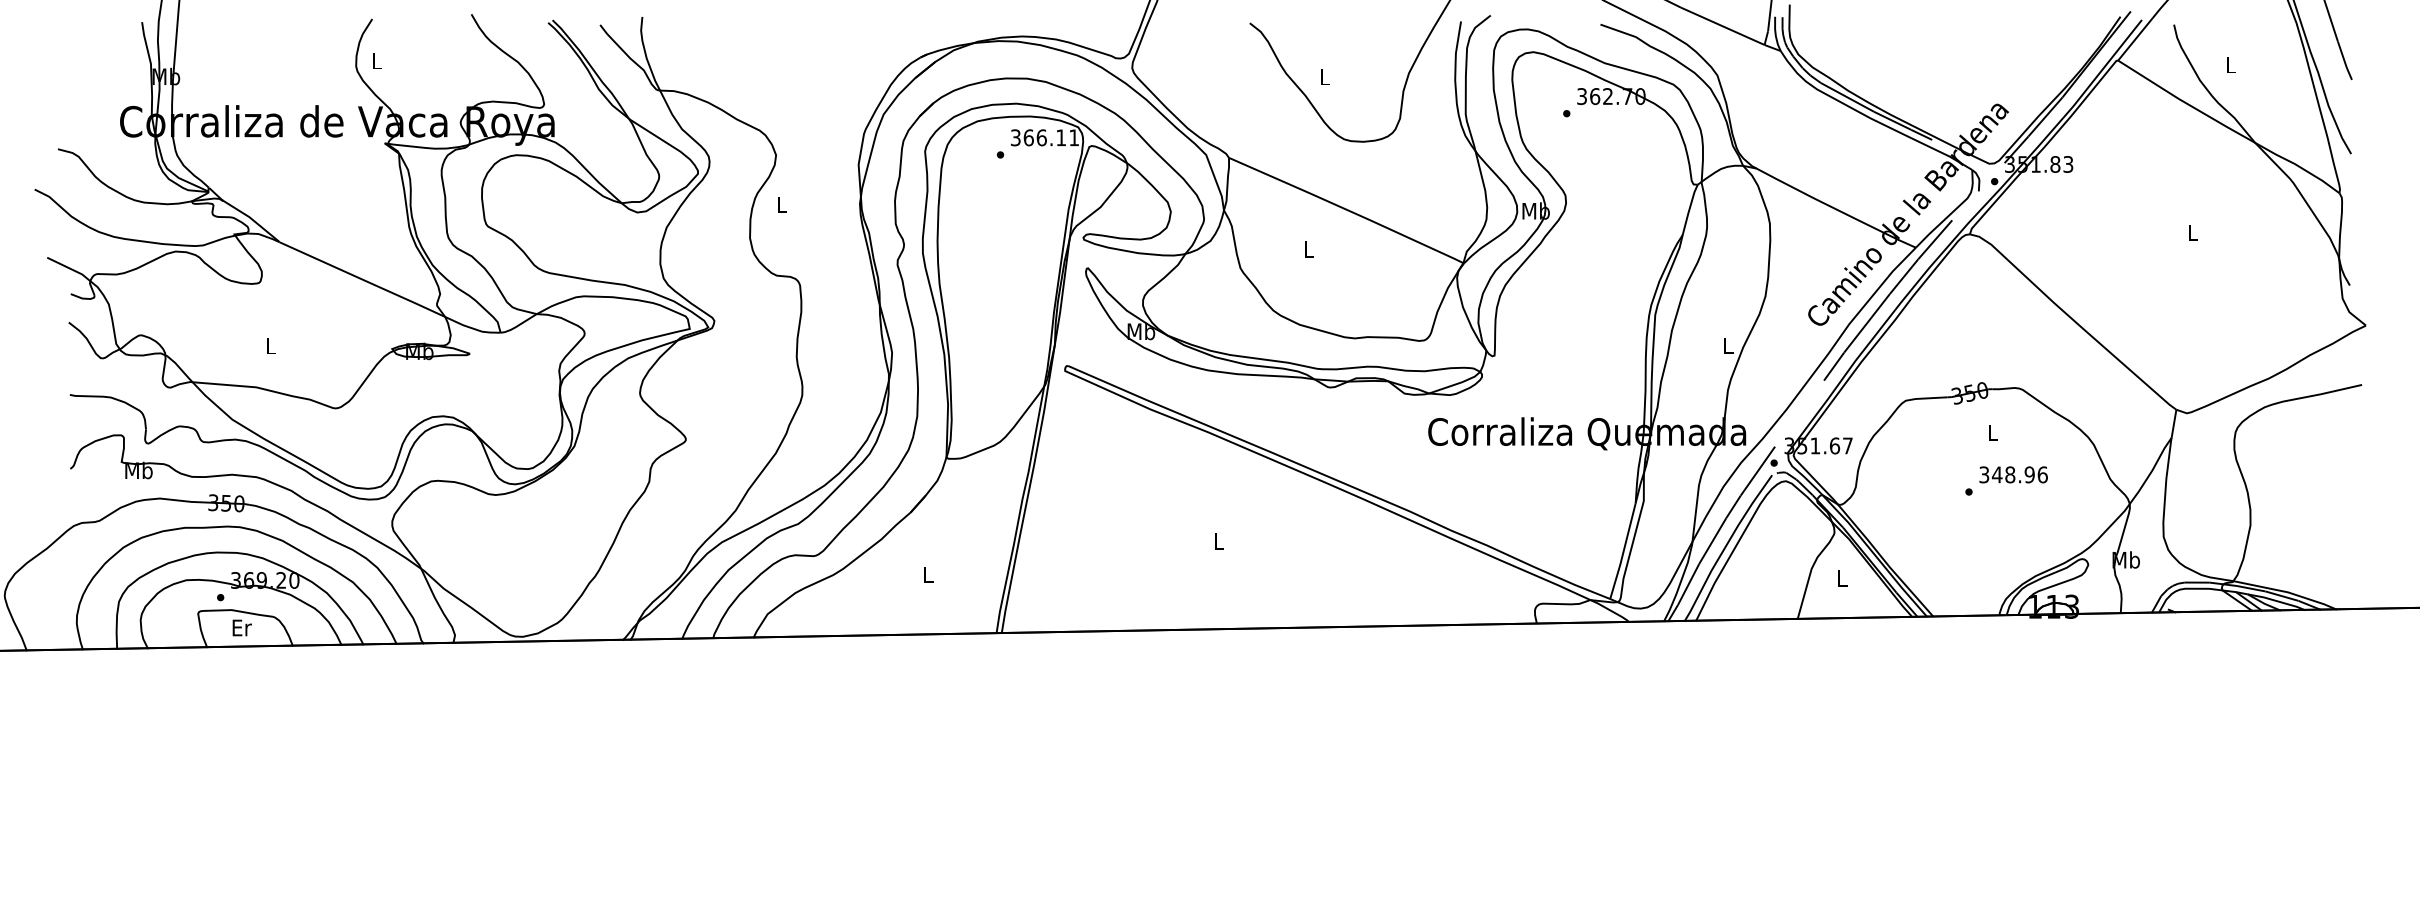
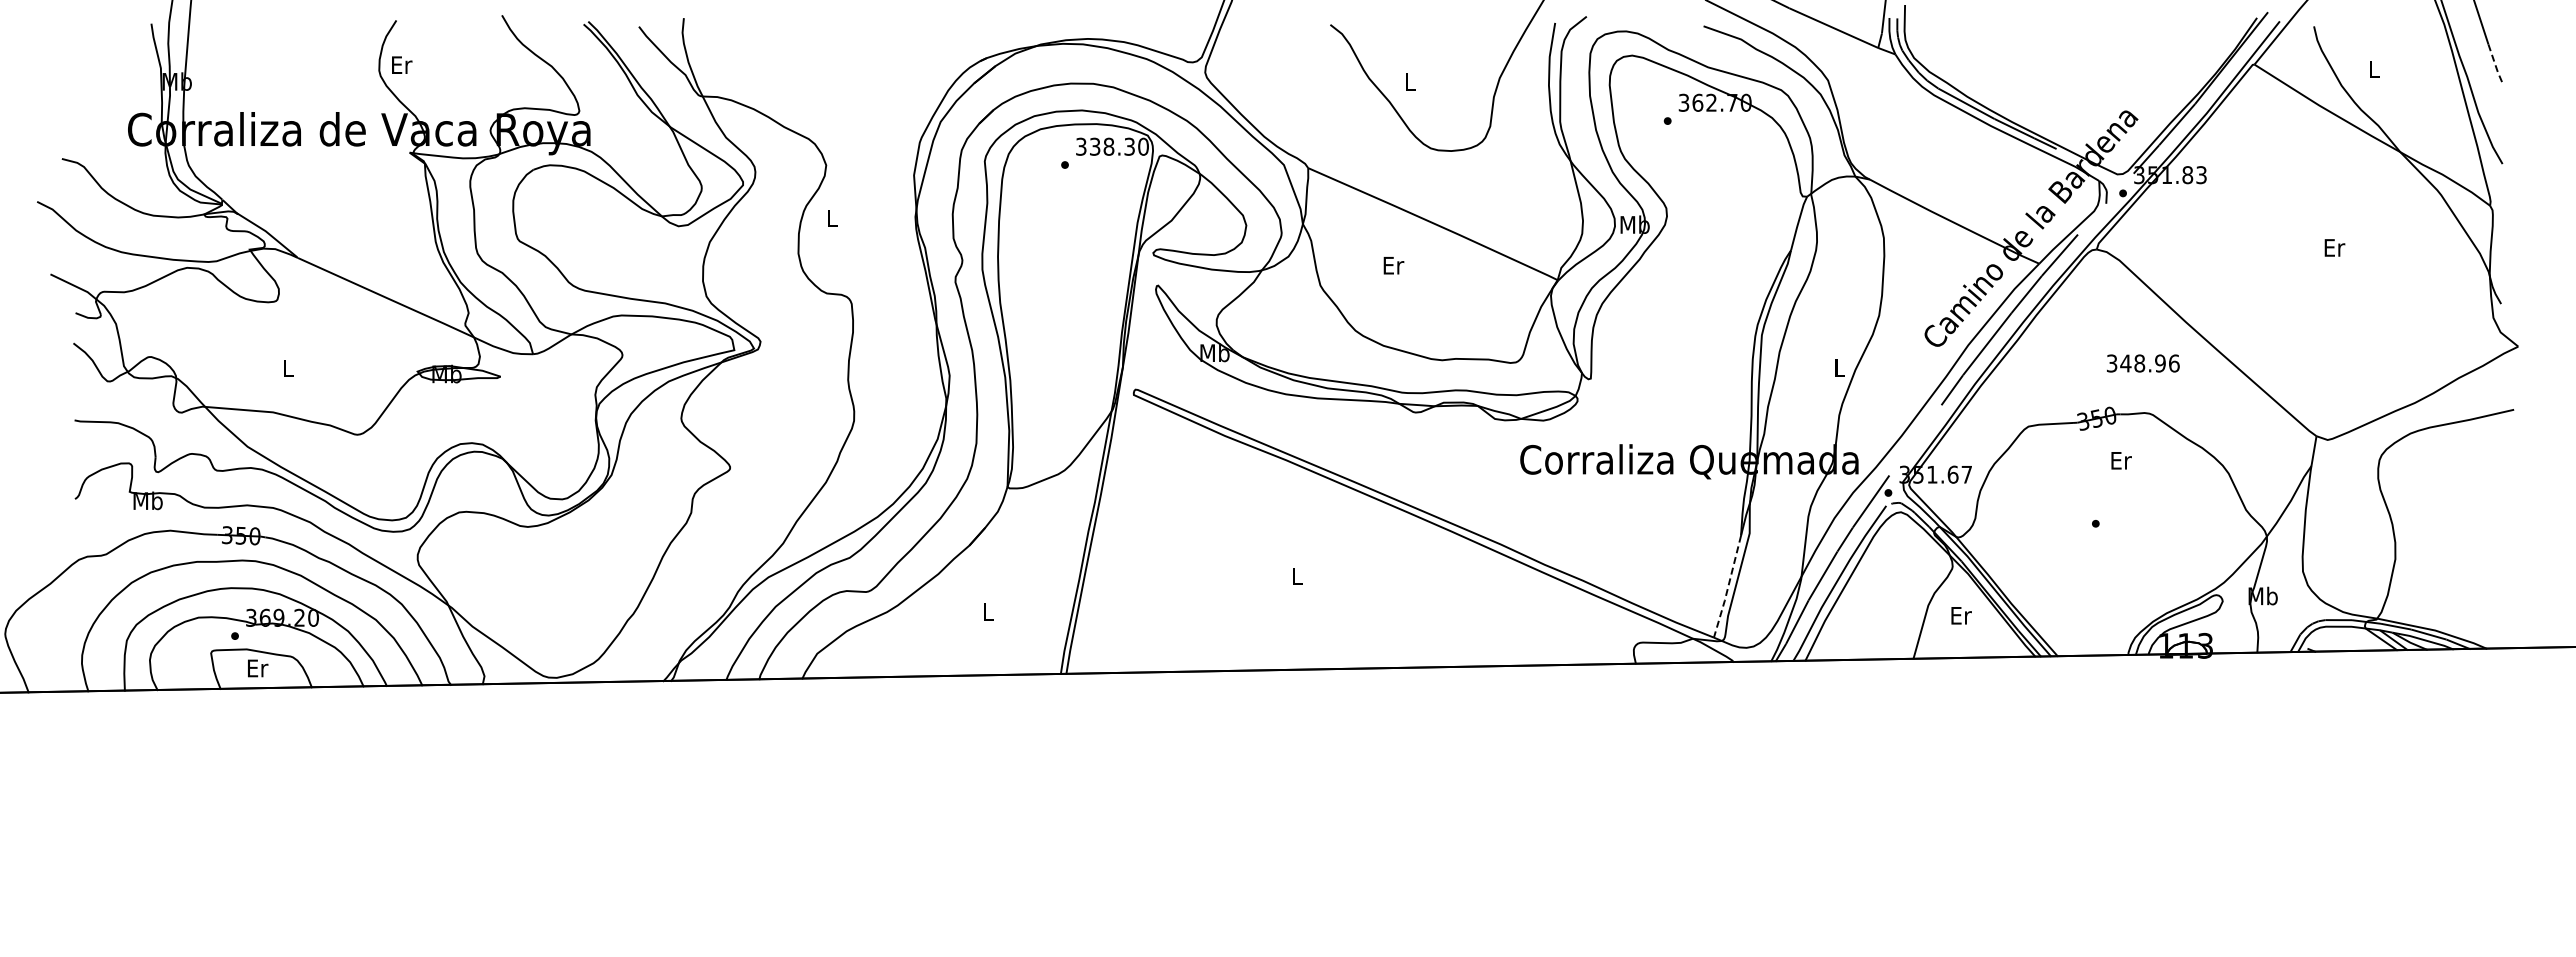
text: (377, 60) -> (402, 64), L -> Er
line: (2344, 61) -> (2495, 65), solid -> dashed
text: (1050, 137) -> (1118, 146), 366.11 -> 338.30
text: (2193, 232) -> (2334, 247), L -> Er
text: (1309, 249) -> (1393, 265), L -> Er
text: (1993, 432) -> (2121, 460), L -> Er
text: (2013, 474) -> (2143, 363), moved
line: (1623, 551) -> (1728, 587), solid -> dashed
text: (1842, 578) -> (1961, 615), L -> Er

